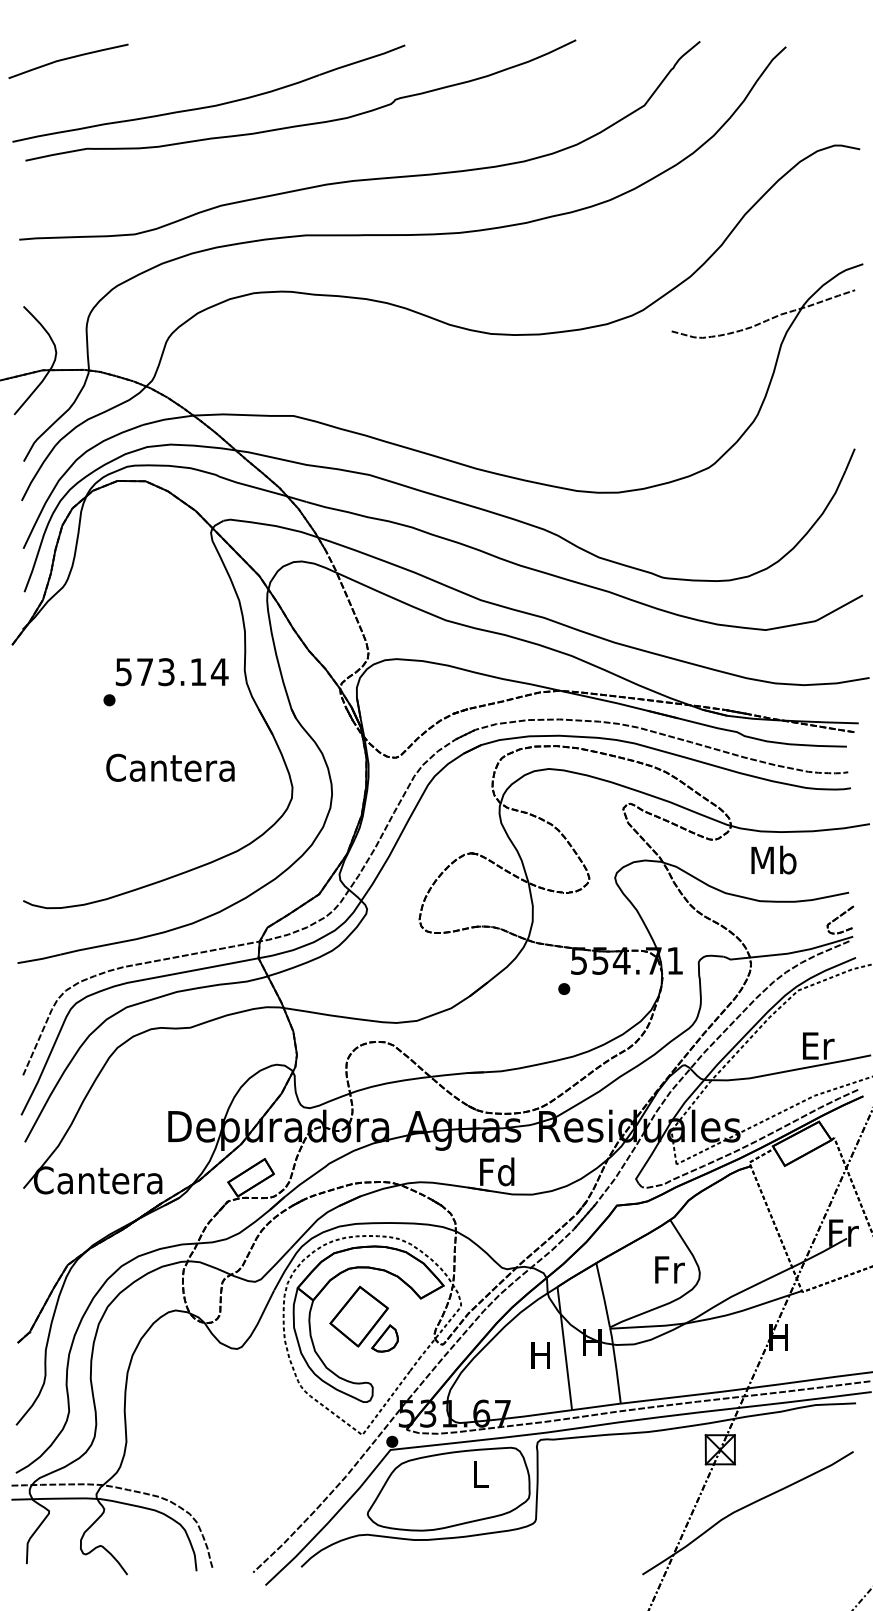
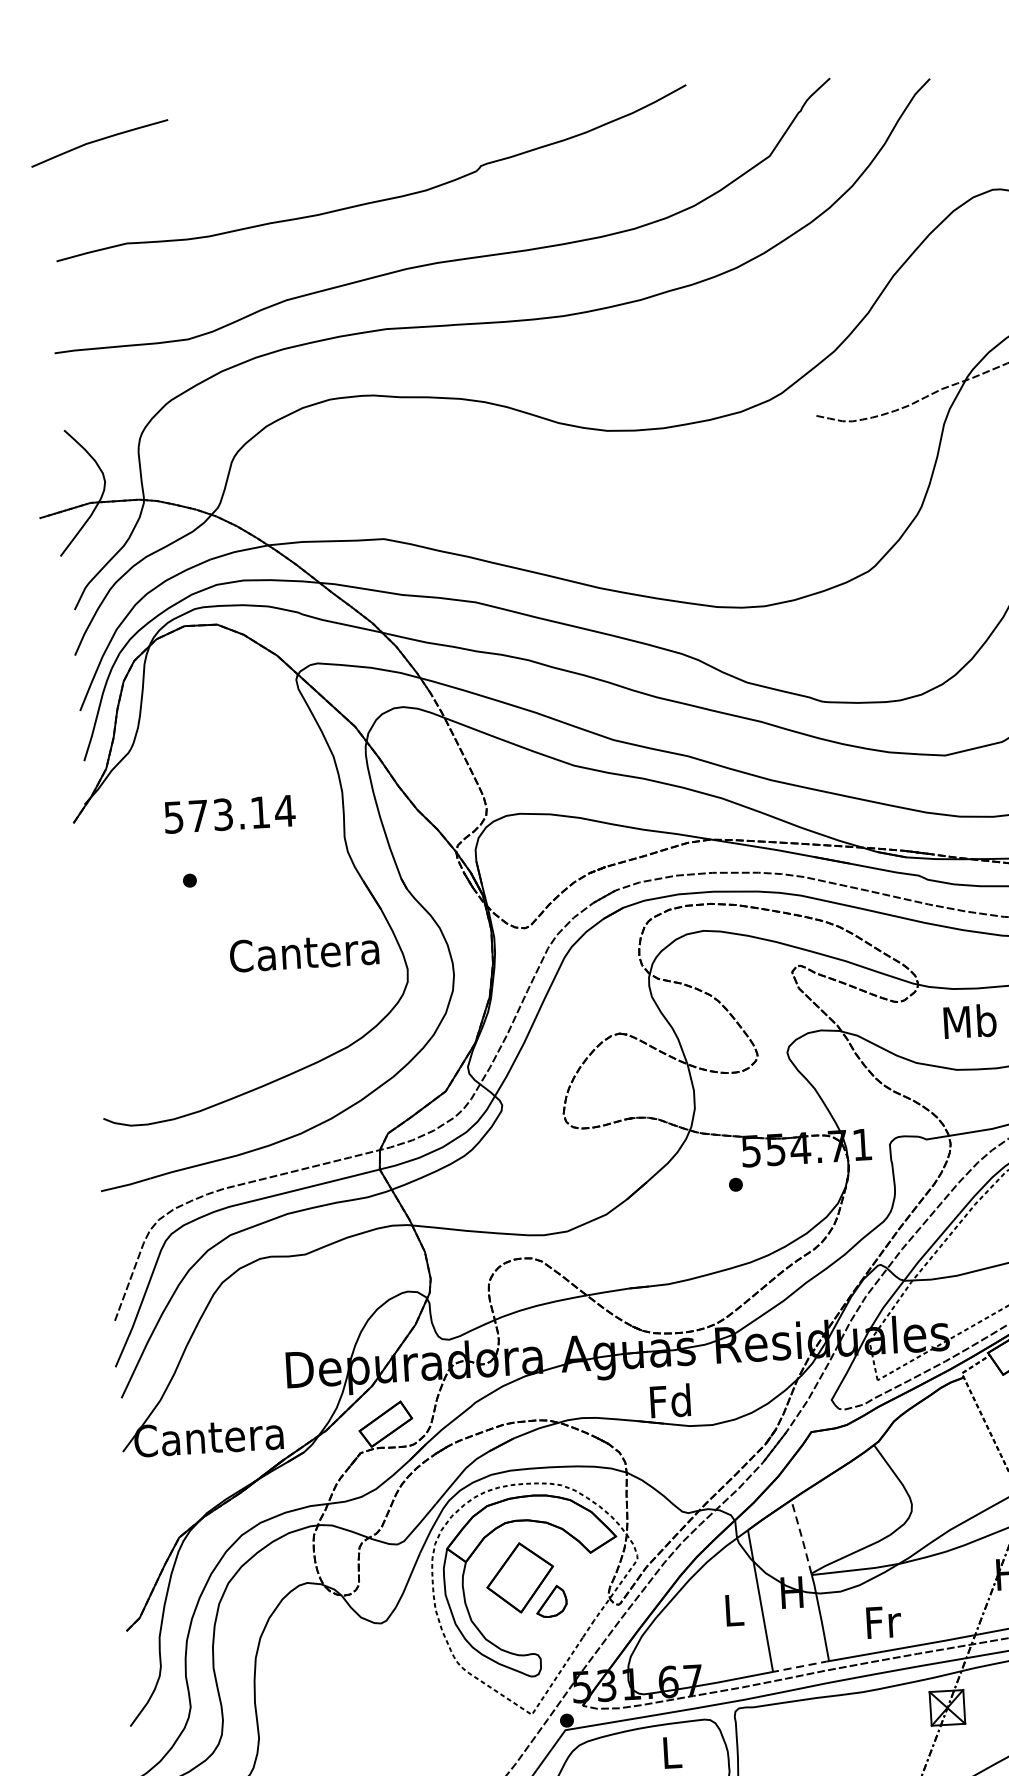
part: (209, 105) -> (266, 185), removed
text: (171, 672) -> (229, 814), moved
text: (170, 767) -> (304, 952), moved
text: (669, 1269) -> (883, 1621), moved
line: (603, 1296) -> (801, 1538), solid -> dashed
text: (540, 1355) -> (732, 1610), H -> L
line: (596, 1406) -> (801, 1666), solid -> dashed

